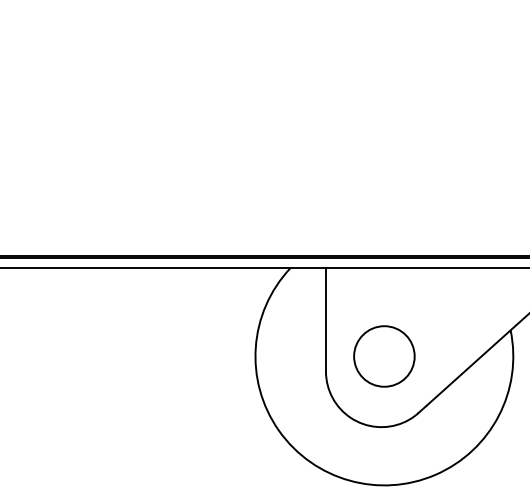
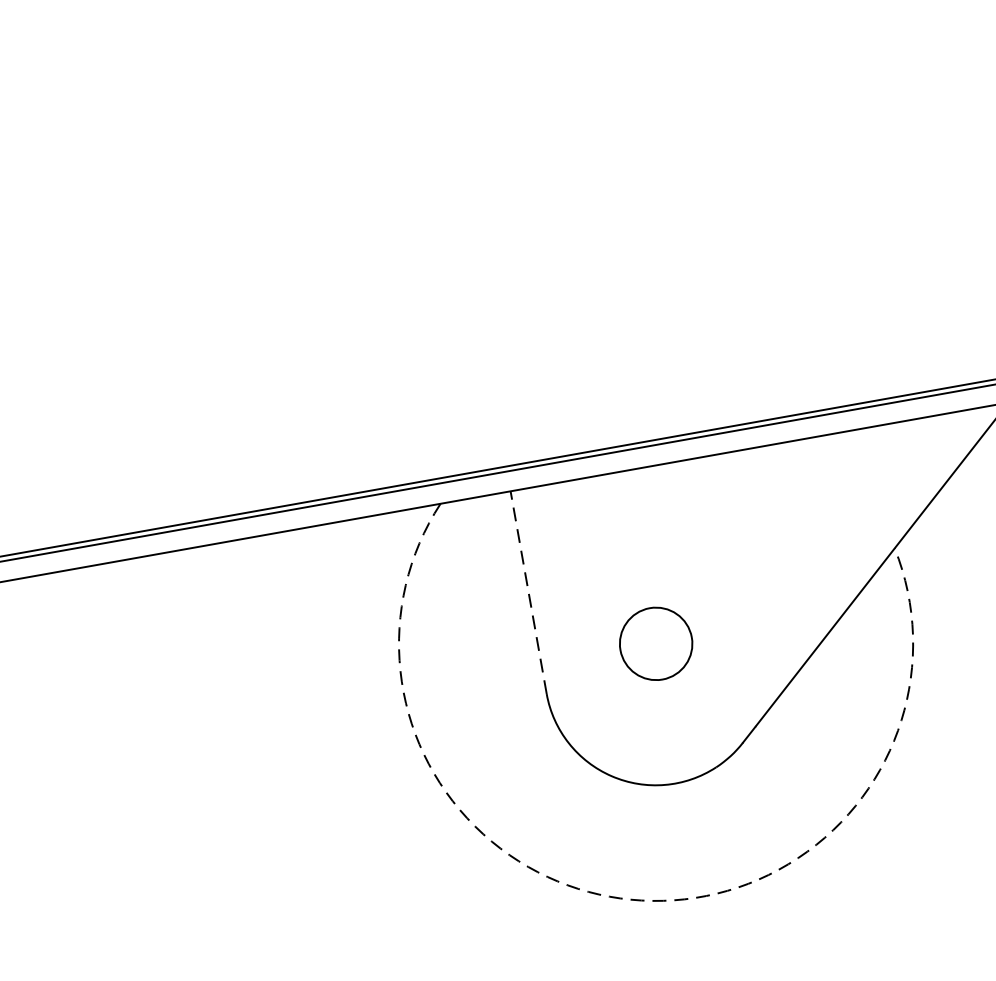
line: (325, 320) -> (527, 593), solid -> dashed
circle: (384, 356) -> (656, 643), size x0.6
arc: (349, 480) -> (630, 899), solid -> dashed

